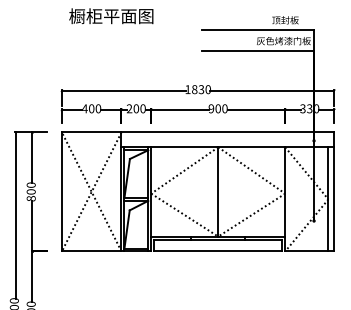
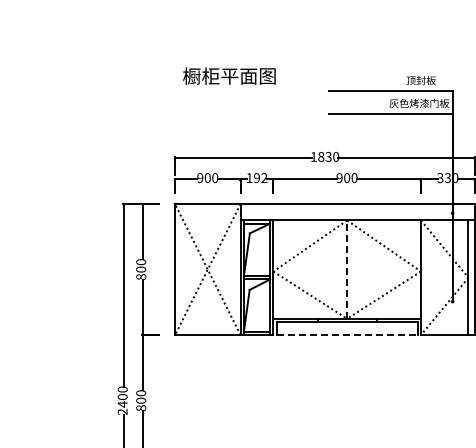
text: (85, 109) -> (200, 178), 400 -> 900
text: (135, 109) -> (256, 178), 200 -> 192
line: (218, 191) -> (347, 269), solid -> dashed
line: (218, 251) -> (347, 335), solid -> dashed

